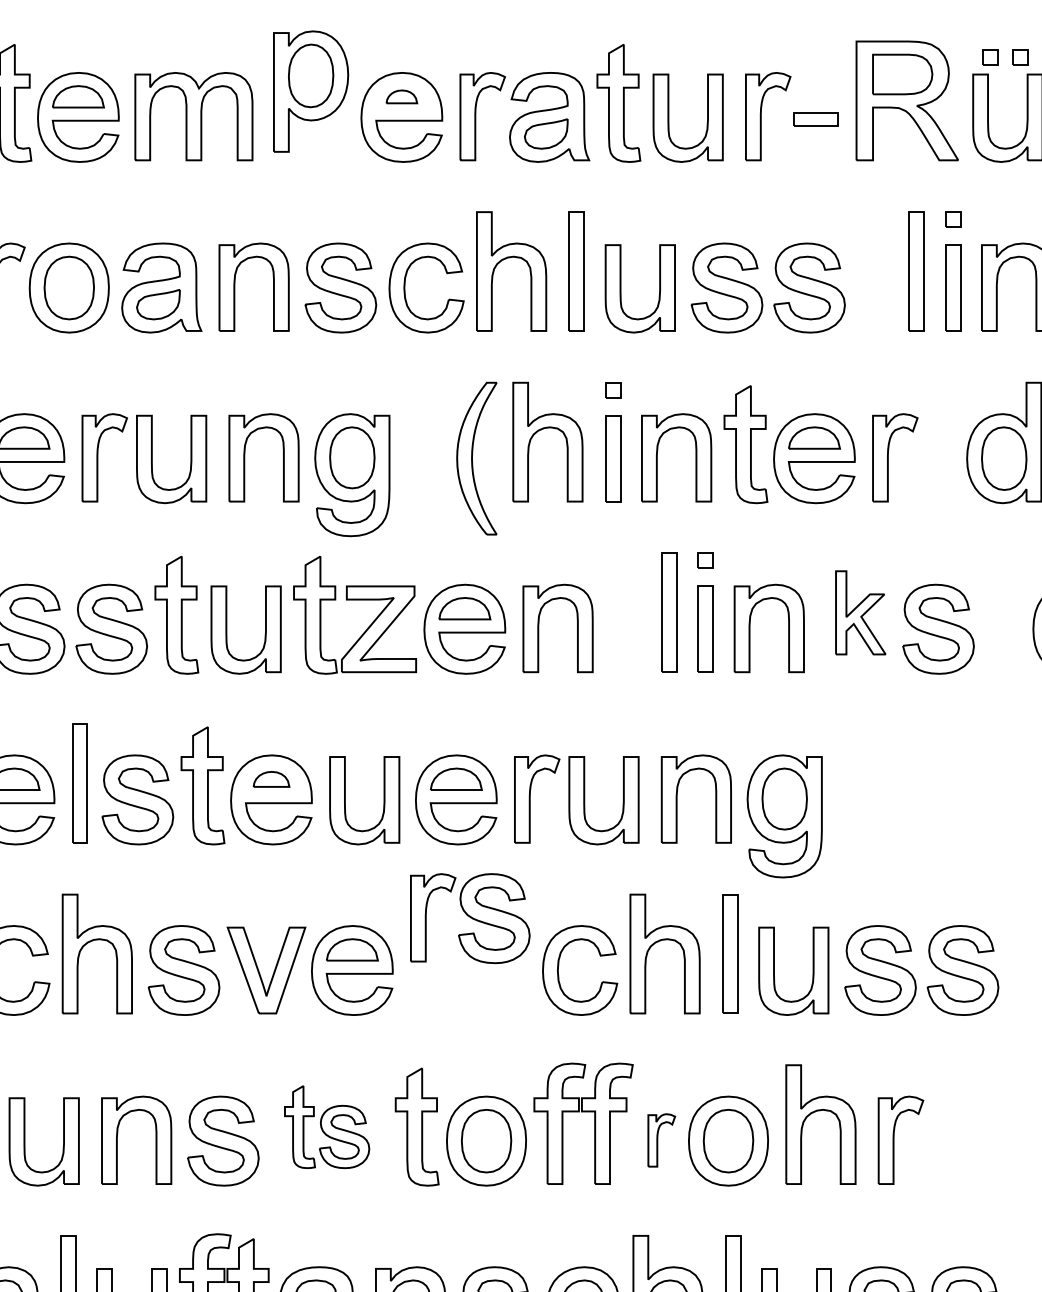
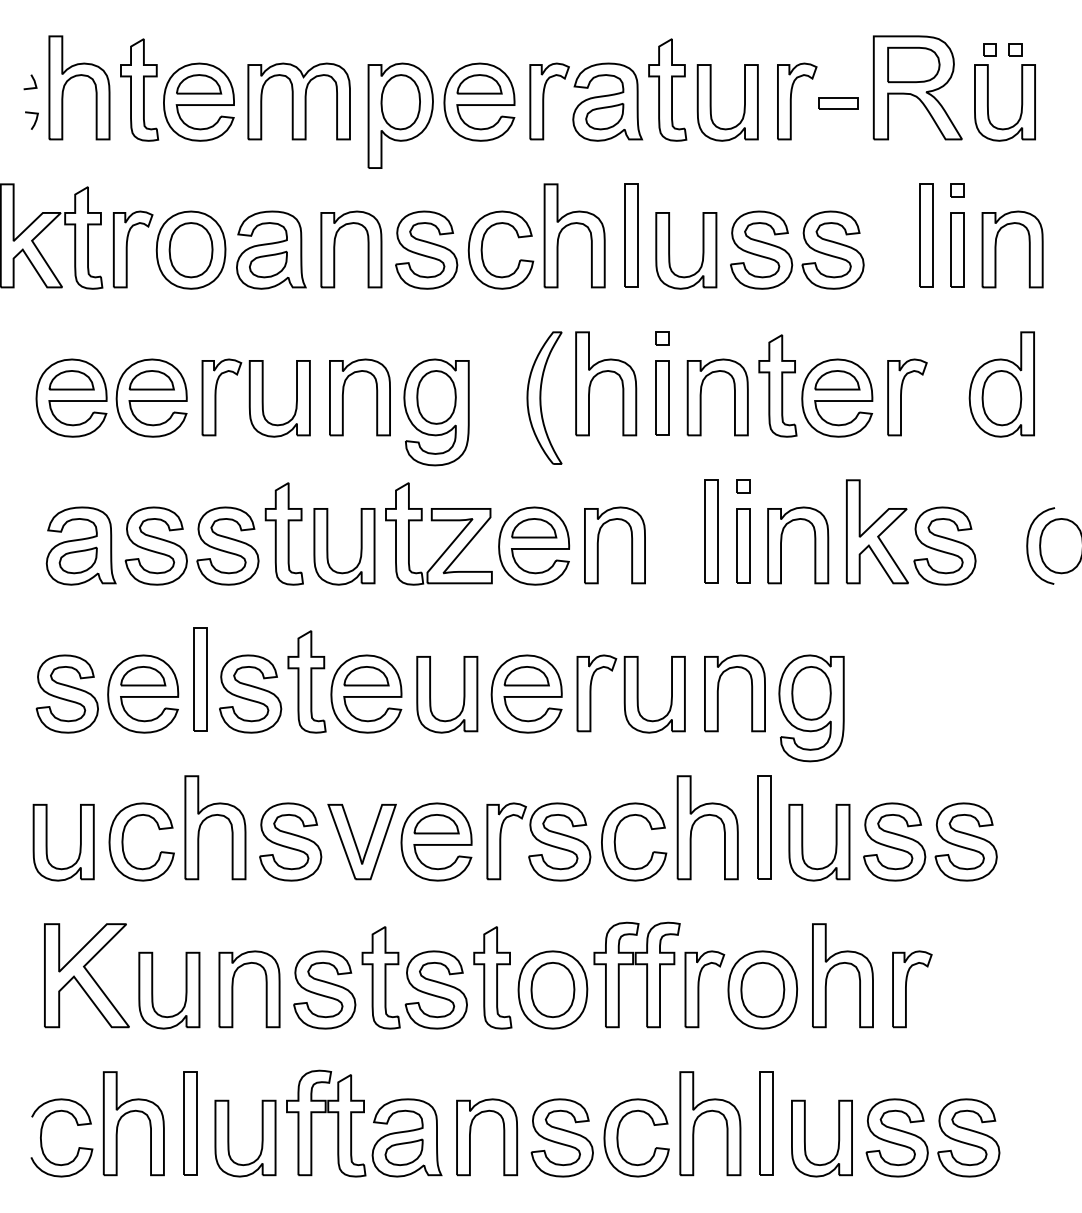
part: (310, 91) -> (400, 115), moved
part: (401, 97) -> (479, 84), size x1.67
part: (860, 612) -> (877, 531), size x1.43
part: (271, 779) -> (366, 676), size x1.43
part: (469, 918) -> (538, 841), moved
part: (326, 1126) -> (414, 977), size x1.43
part: (661, 1140) -> (704, 989), size x1.67

